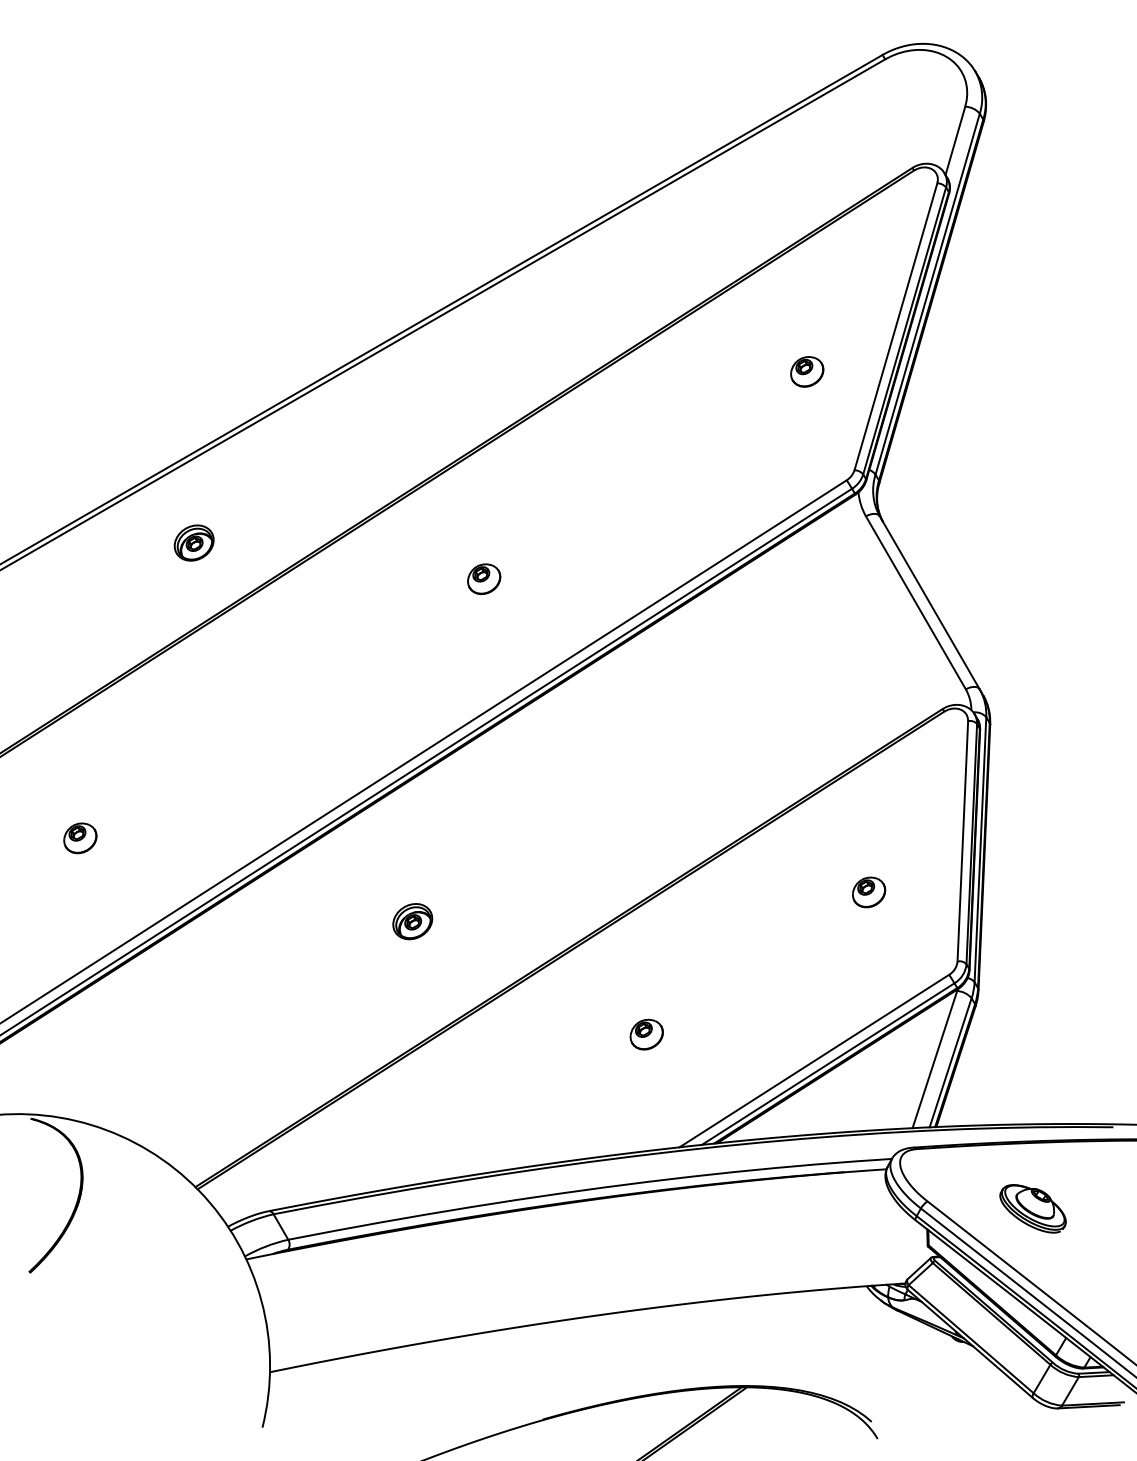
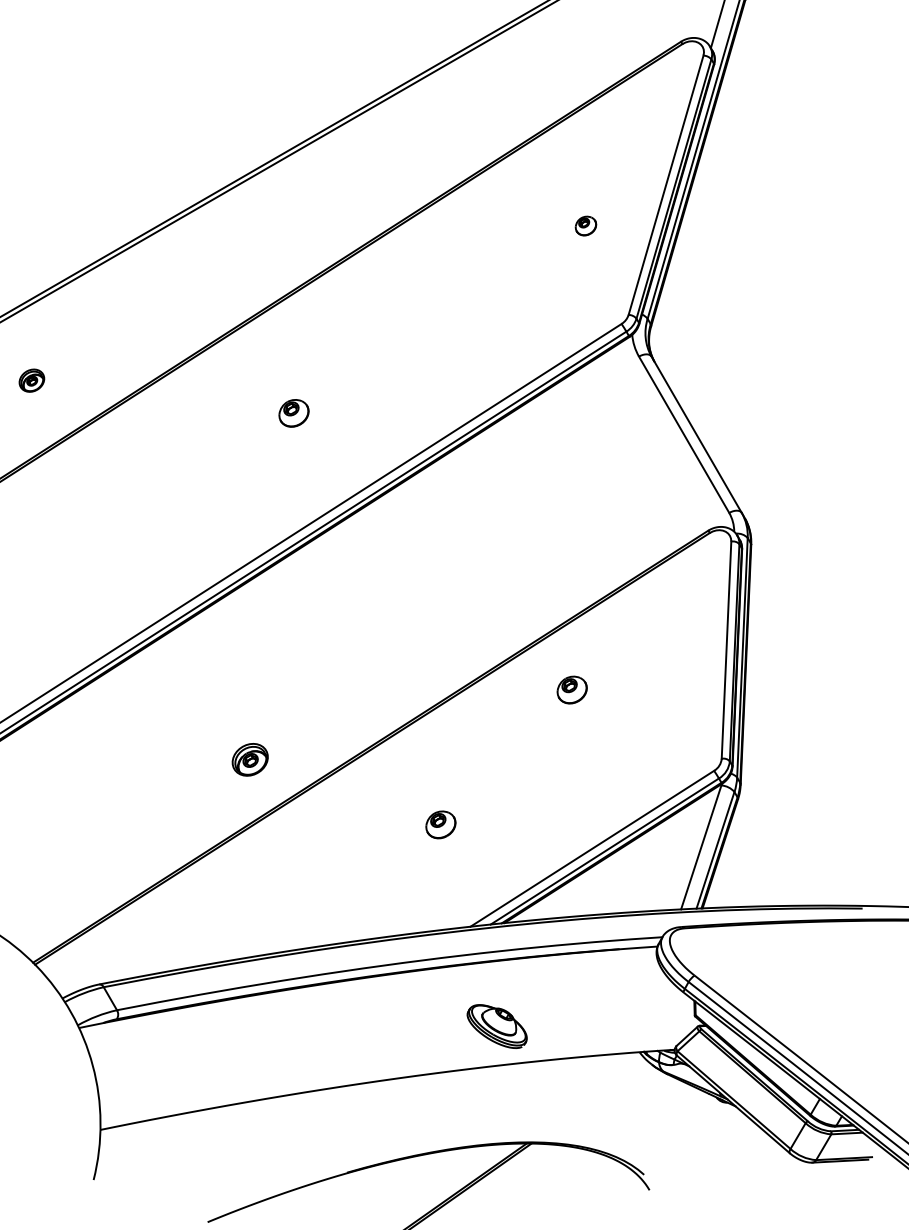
part: (807, 371) -> (586, 225), size x0.7
part: (193, 542) -> (31, 380), size x0.7
part: (869, 892) -> (572, 690), moved
part: (412, 921) -> (250, 759), moved
part: (1032, 1208) -> (496, 1026), moved

